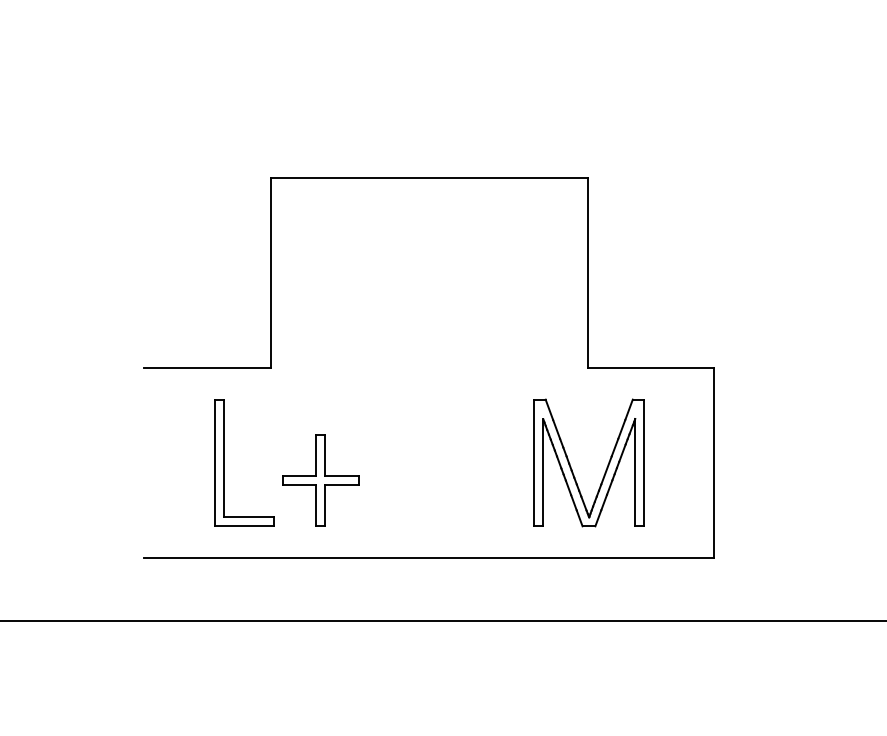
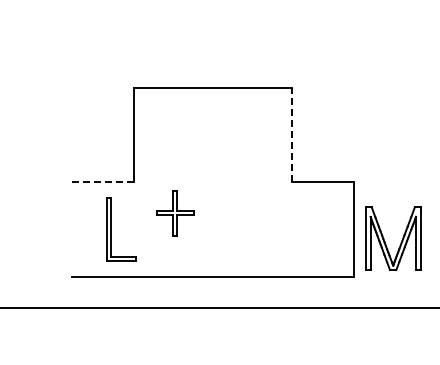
line: (587, 271) -> (291, 134), solid -> dashed
line: (208, 368) -> (103, 182), solid -> dashed
part: (603, 470) -> (400, 242), moved
part: (321, 480) -> (175, 213), moved

